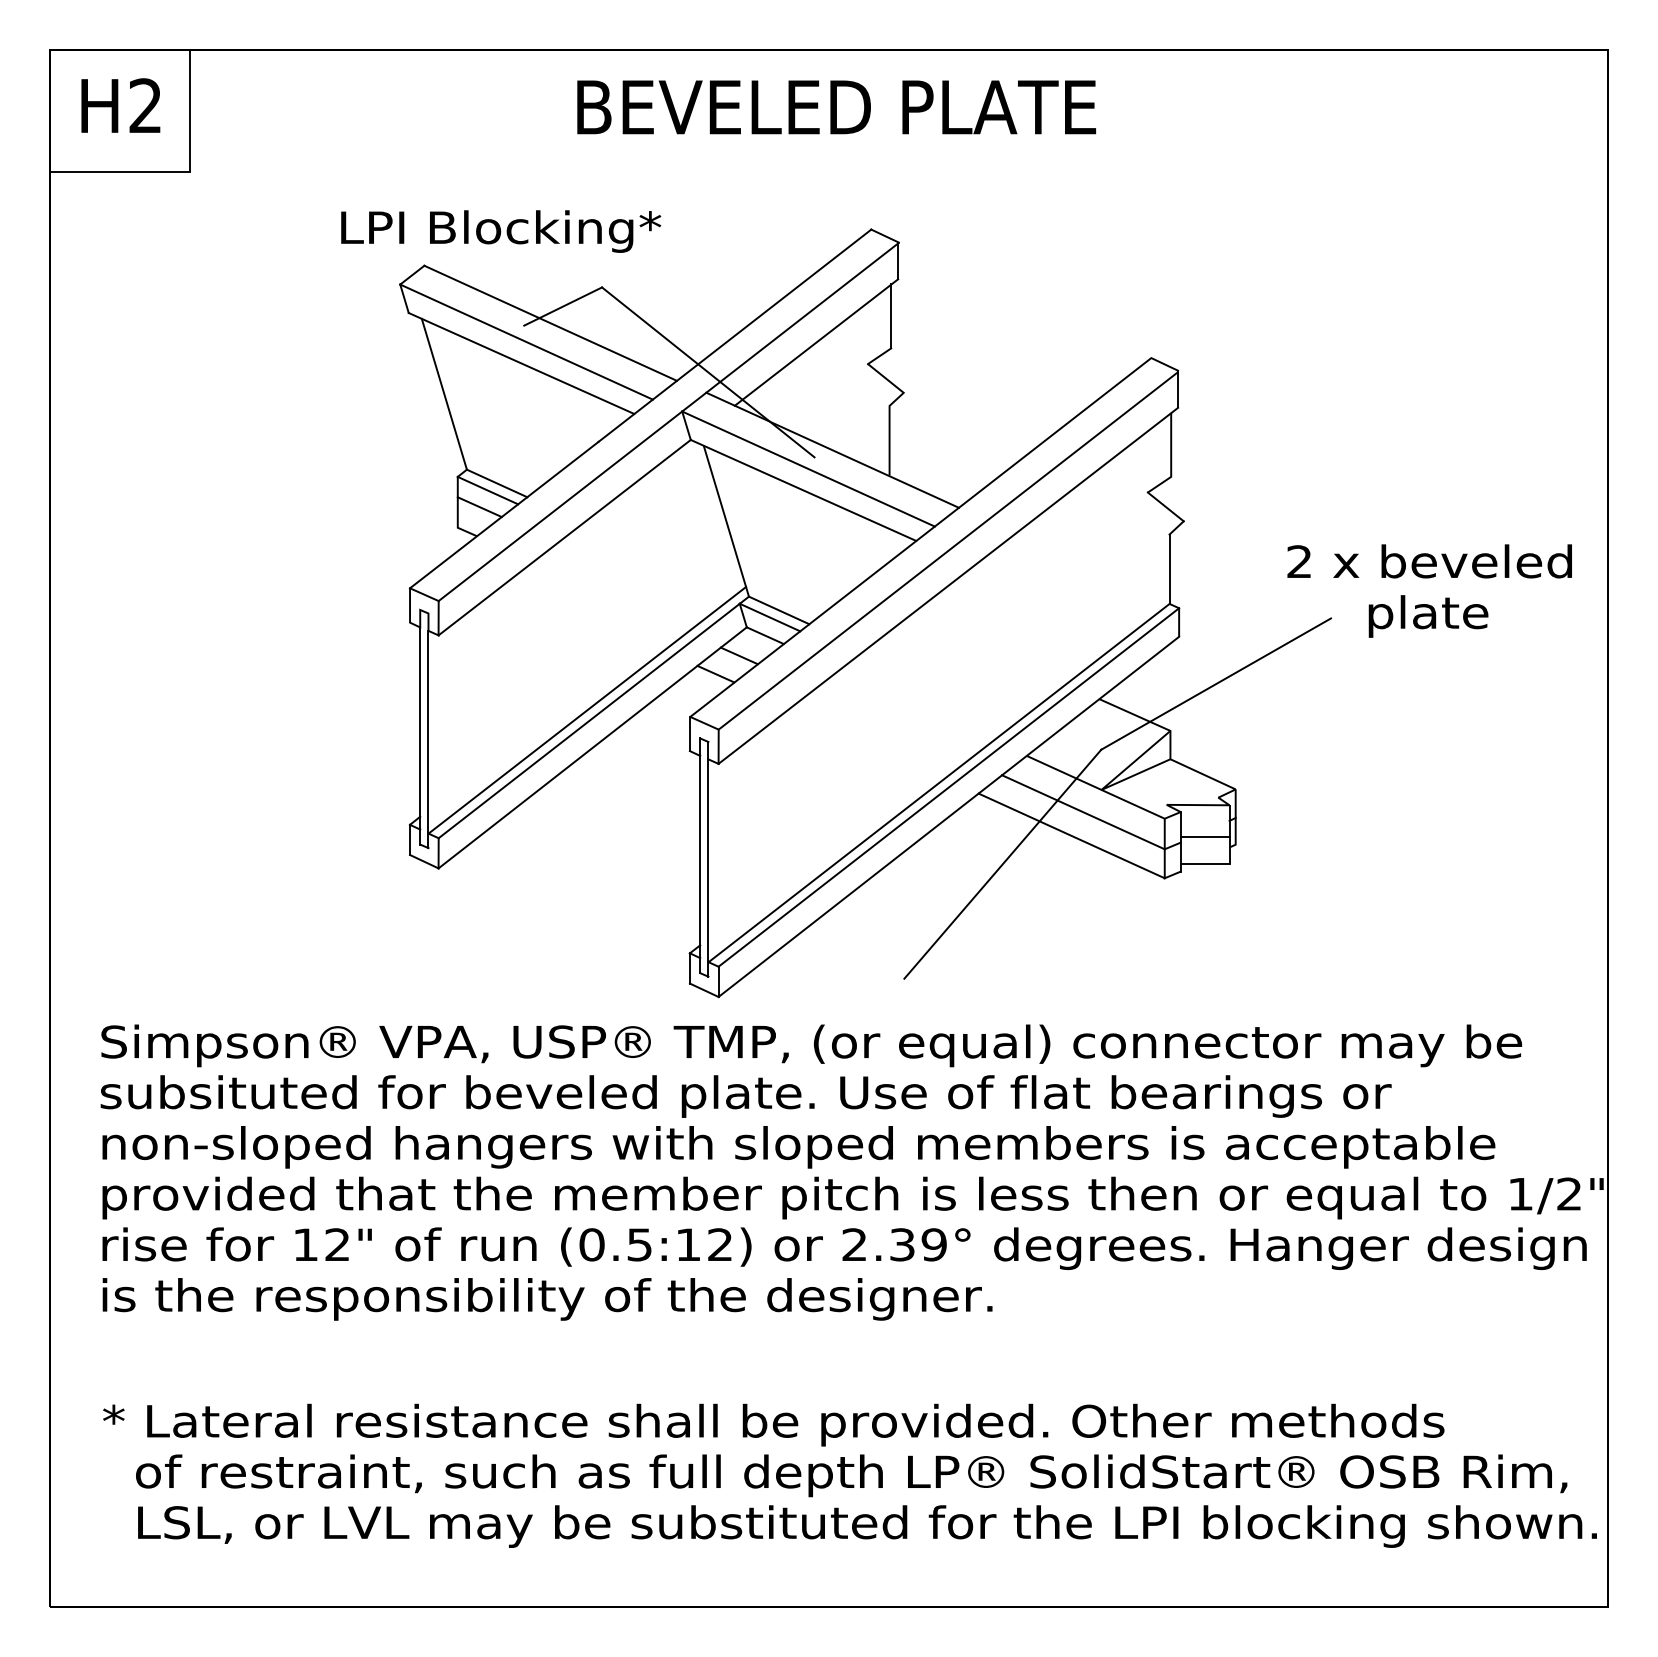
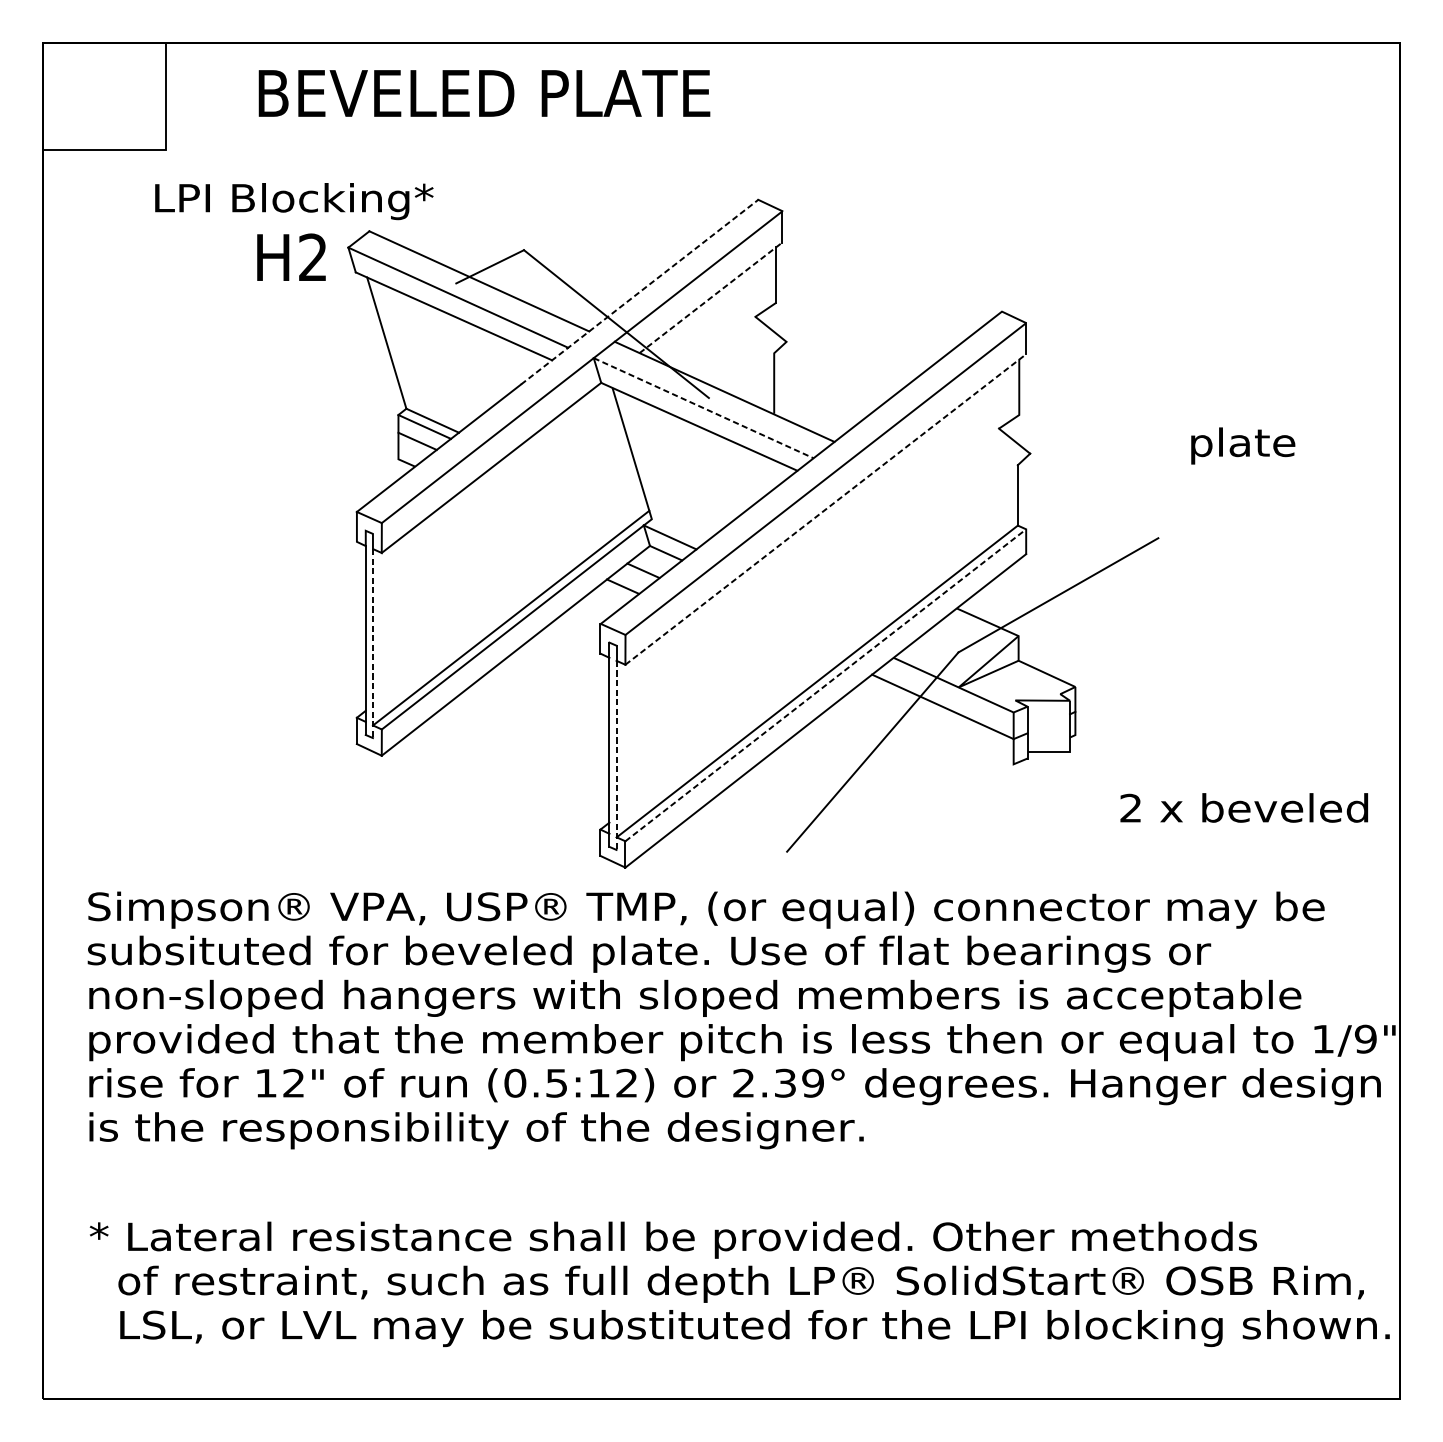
text: (120, 105) -> (291, 257), moved
text: (836, 107) -> (484, 93), moved
text: (501, 231) -> (294, 201), moved
line: (735, 335) -> (640, 291), solid -> dashed
line: (816, 342) -> (710, 298), solid -> dashed
line: (808, 469) -> (703, 408), solid -> dashed
text: (1429, 561) -> (1244, 808), moved
line: (948, 585) -> (825, 509), solid -> dashed
line: (778, 610) -> (677, 531), removed
text: (1428, 616) -> (1243, 446), moved
line: (428, 739) -> (372, 643), solid -> dashed
line: (948, 787) -> (825, 685), solid -> dashed
line: (1071, 835) -> (932, 727), removed
line: (1204, 836) -> (1048, 727), removed
line: (708, 868) -> (616, 755), solid -> dashed
text: (1568, 1193) -> (1365, 1038), 1/2" -> 1/9"

